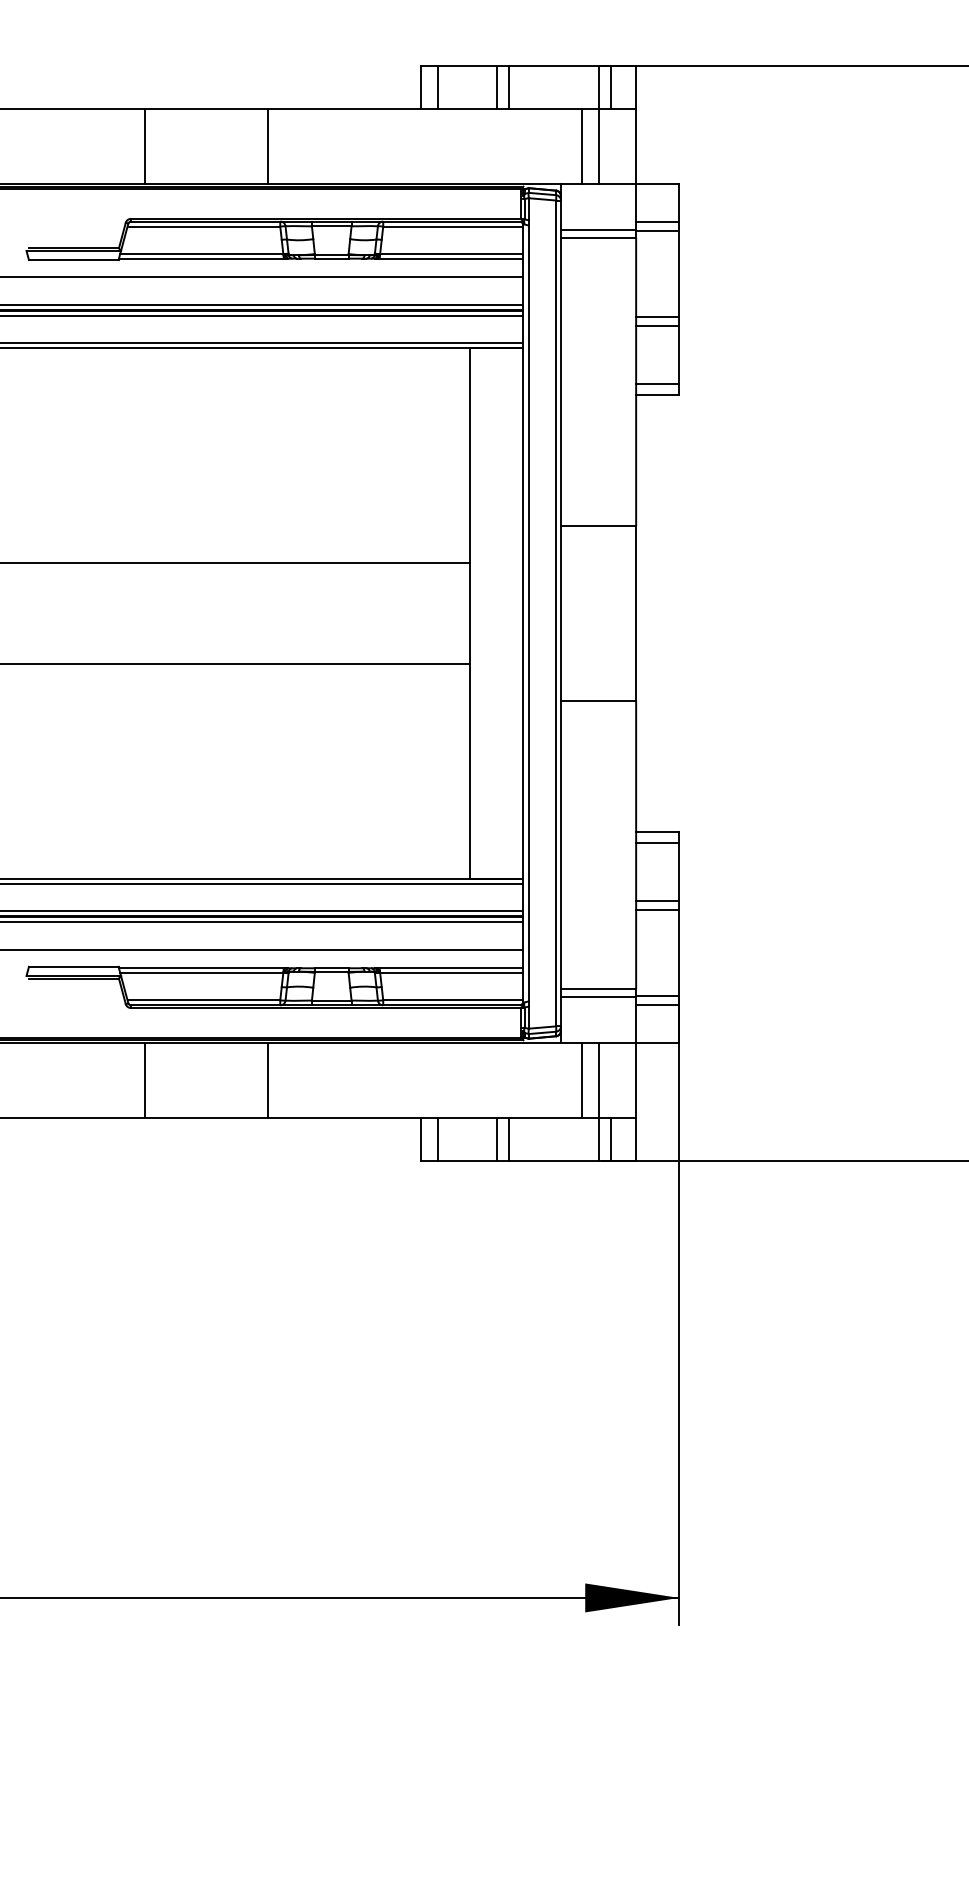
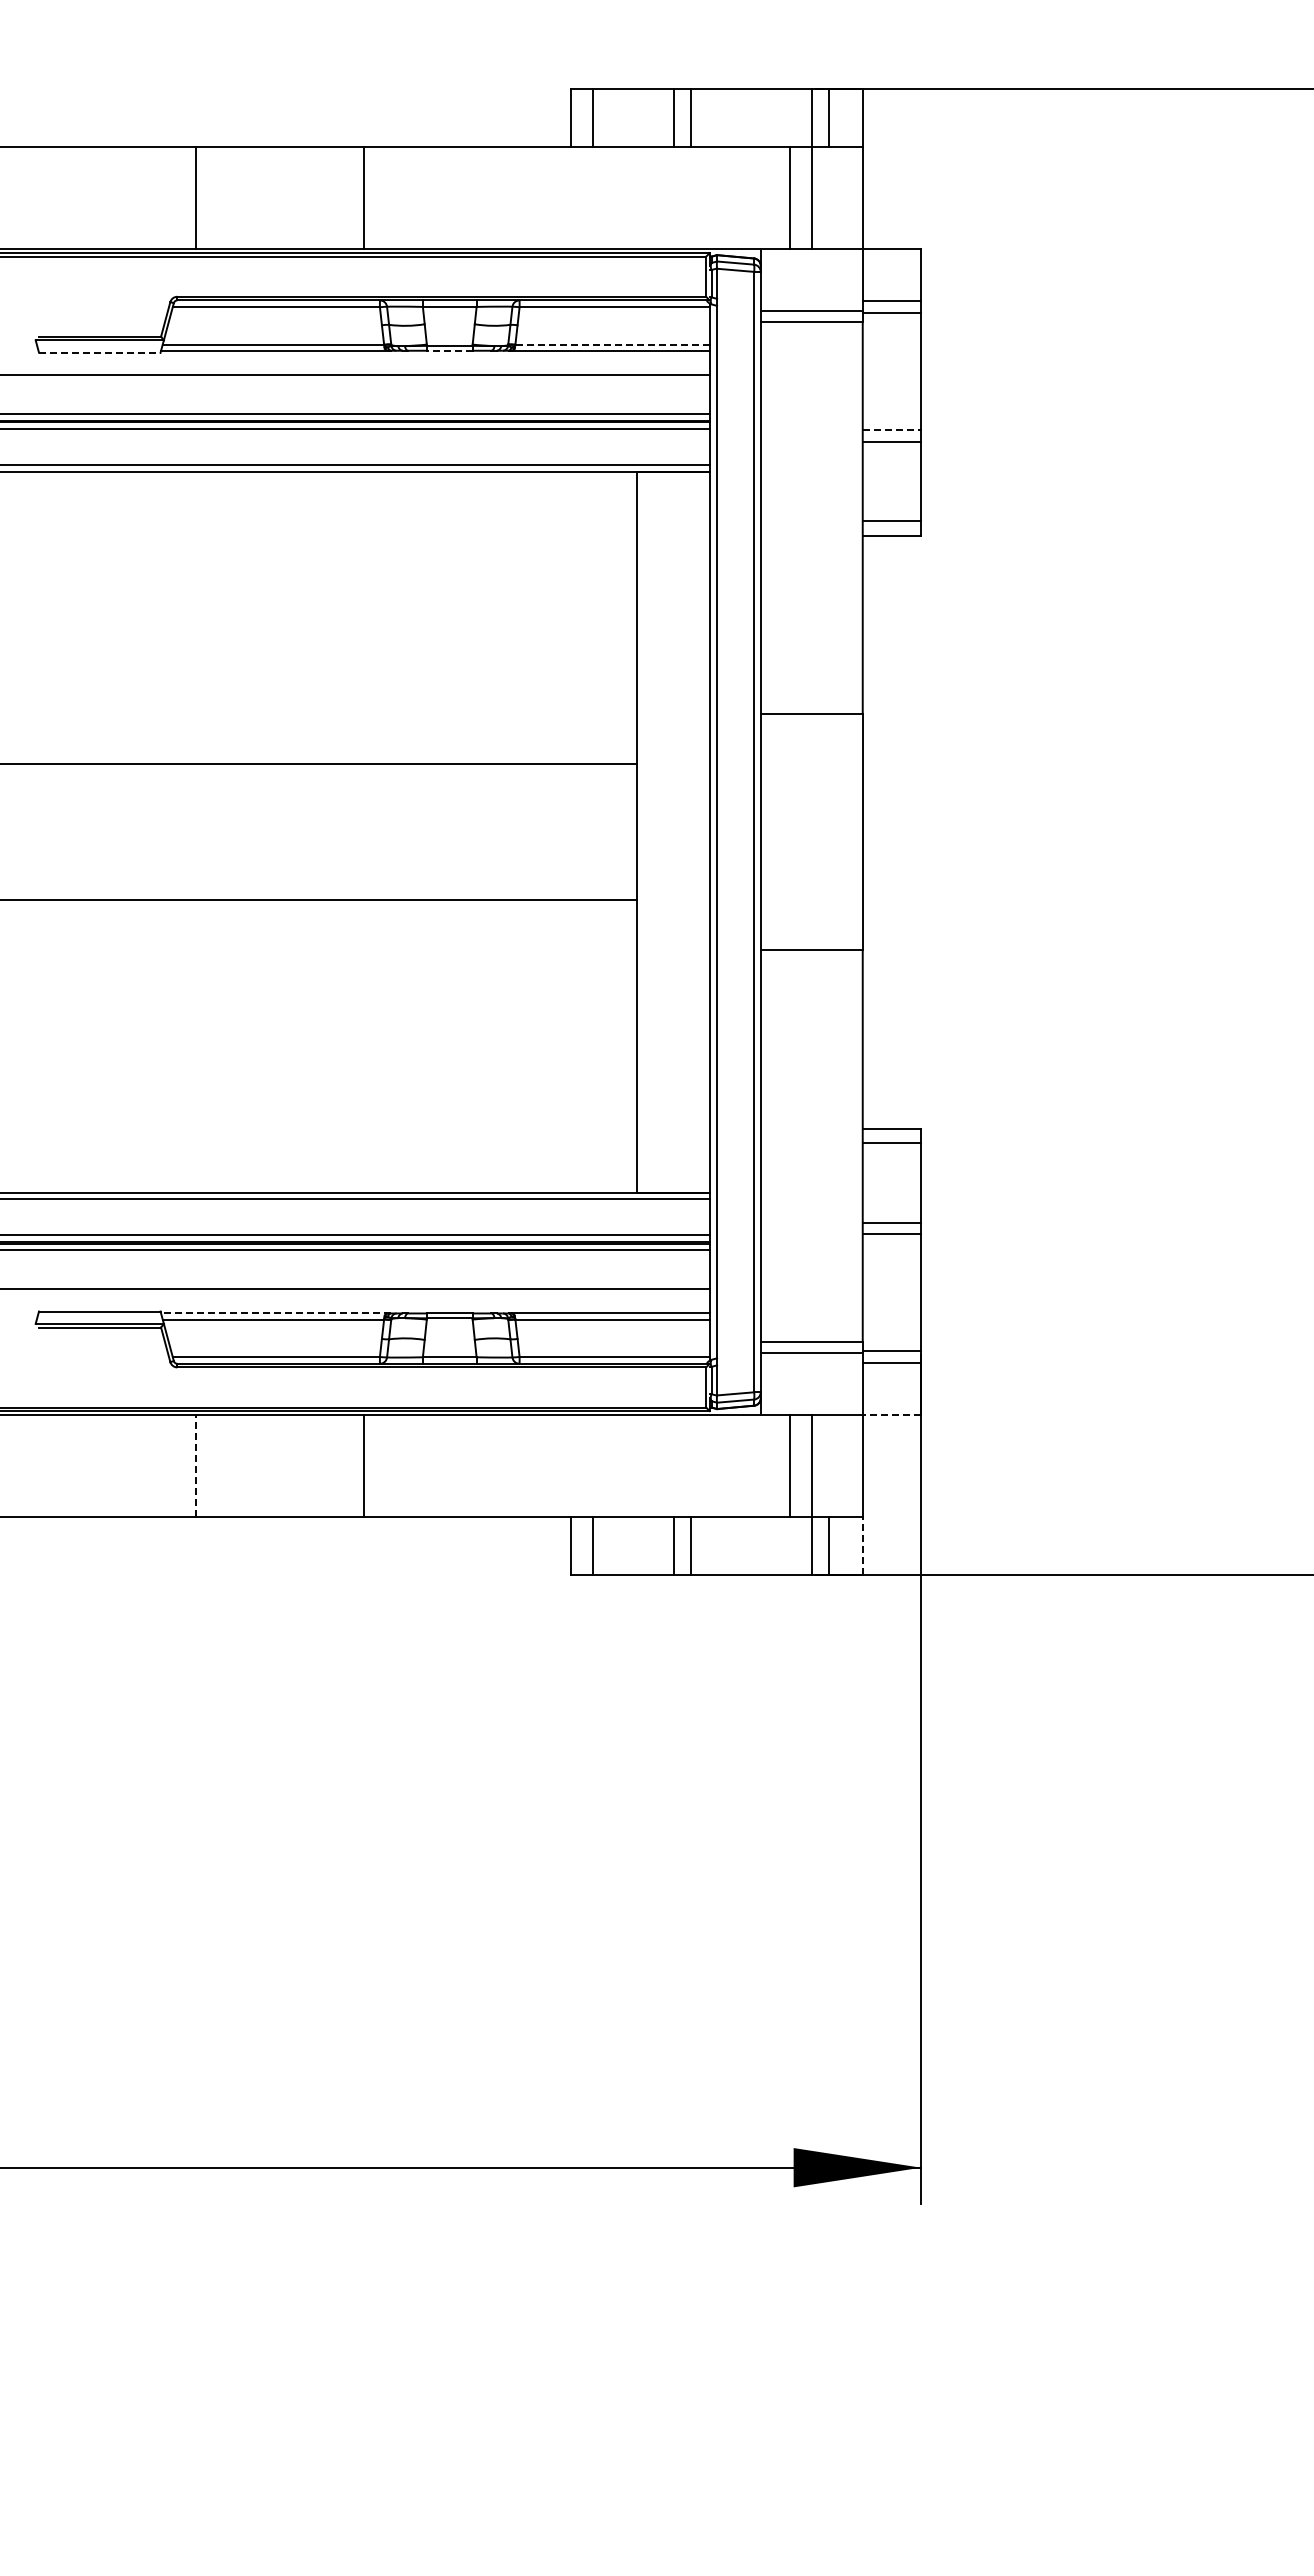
line: (451, 254) -> (612, 344), solid -> dashed
line: (331, 258) -> (449, 350), solid -> dashed
line: (73, 259) -> (99, 352), solid -> dashed
line: (658, 317) -> (892, 430), solid -> dashed
line: (203, 968) -> (275, 1313), solid -> dashed
line: (657, 1042) -> (891, 1414), solid -> dashed
line: (145, 1080) -> (196, 1465), solid -> dashed
line: (635, 1139) -> (862, 1545), solid -> dashed

